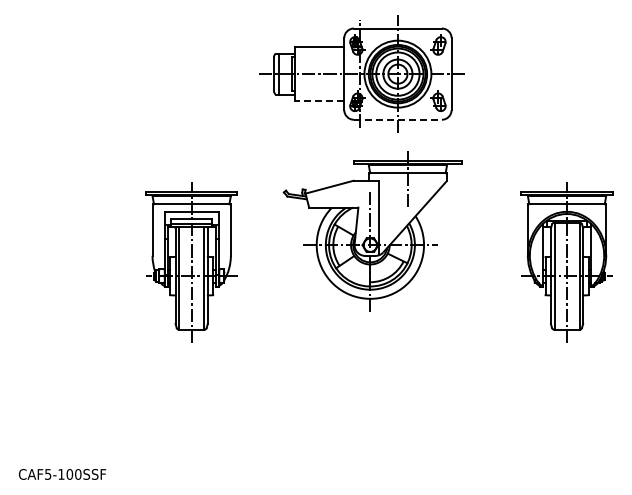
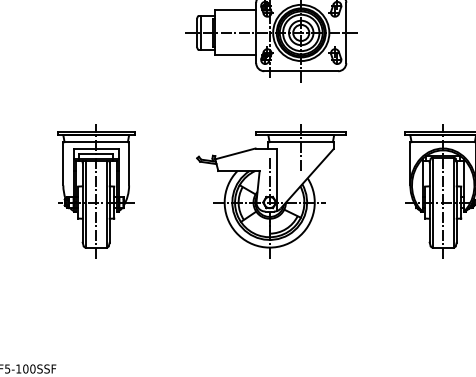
line: (319, 100) -> (235, 55), dashed -> solid
line: (398, 119) -> (301, 71), dashed -> solid
part: (372, 231) -> (271, 191), moved
part: (191, 262) -> (96, 191), moved

